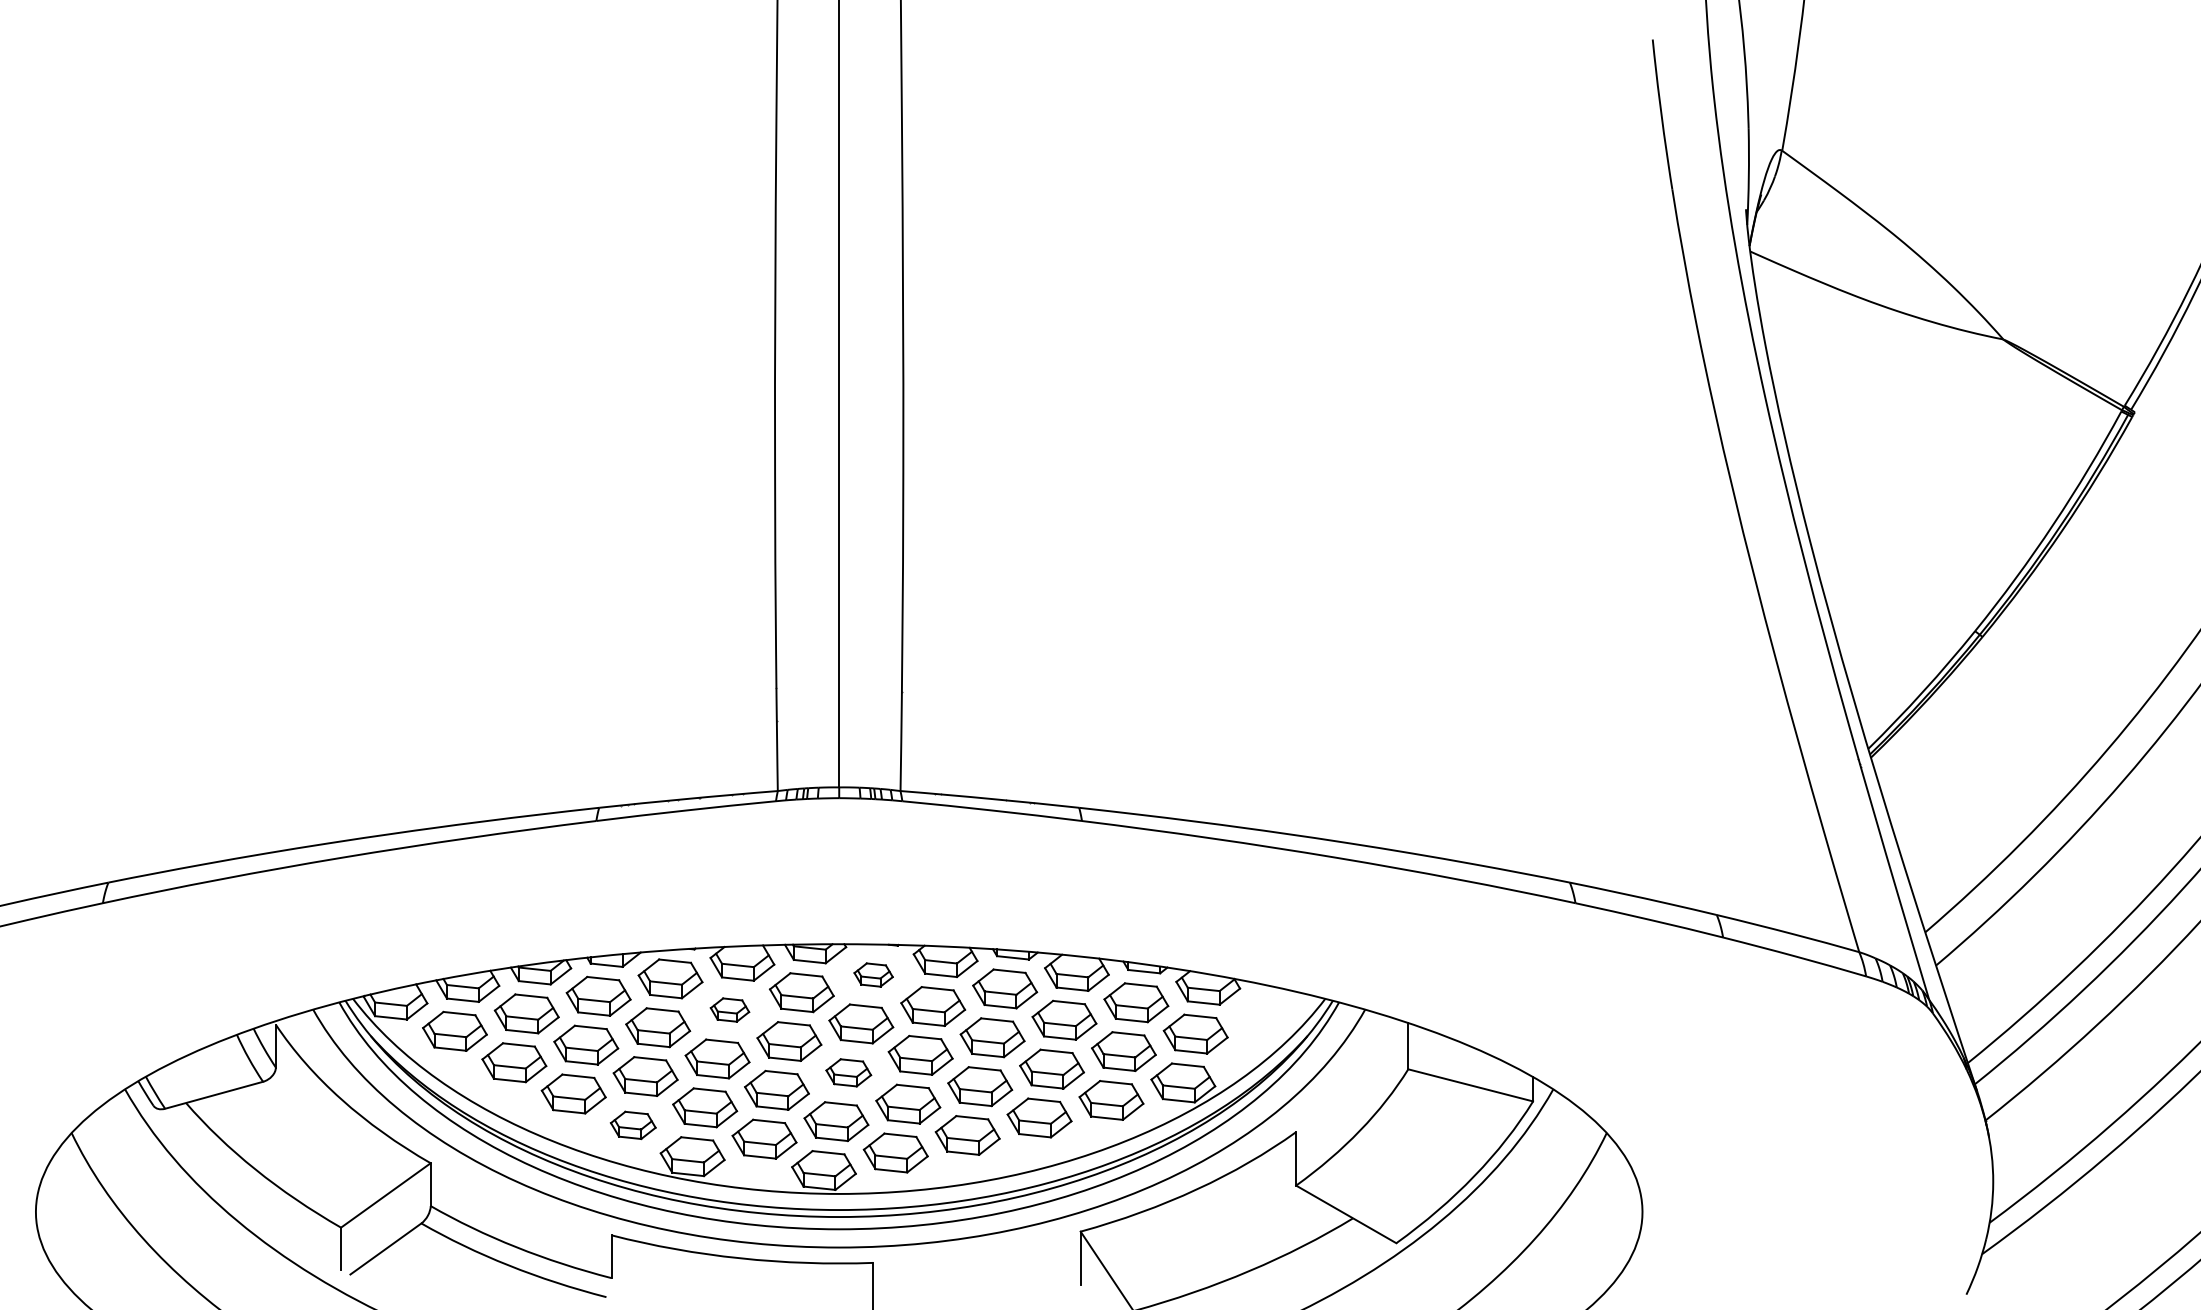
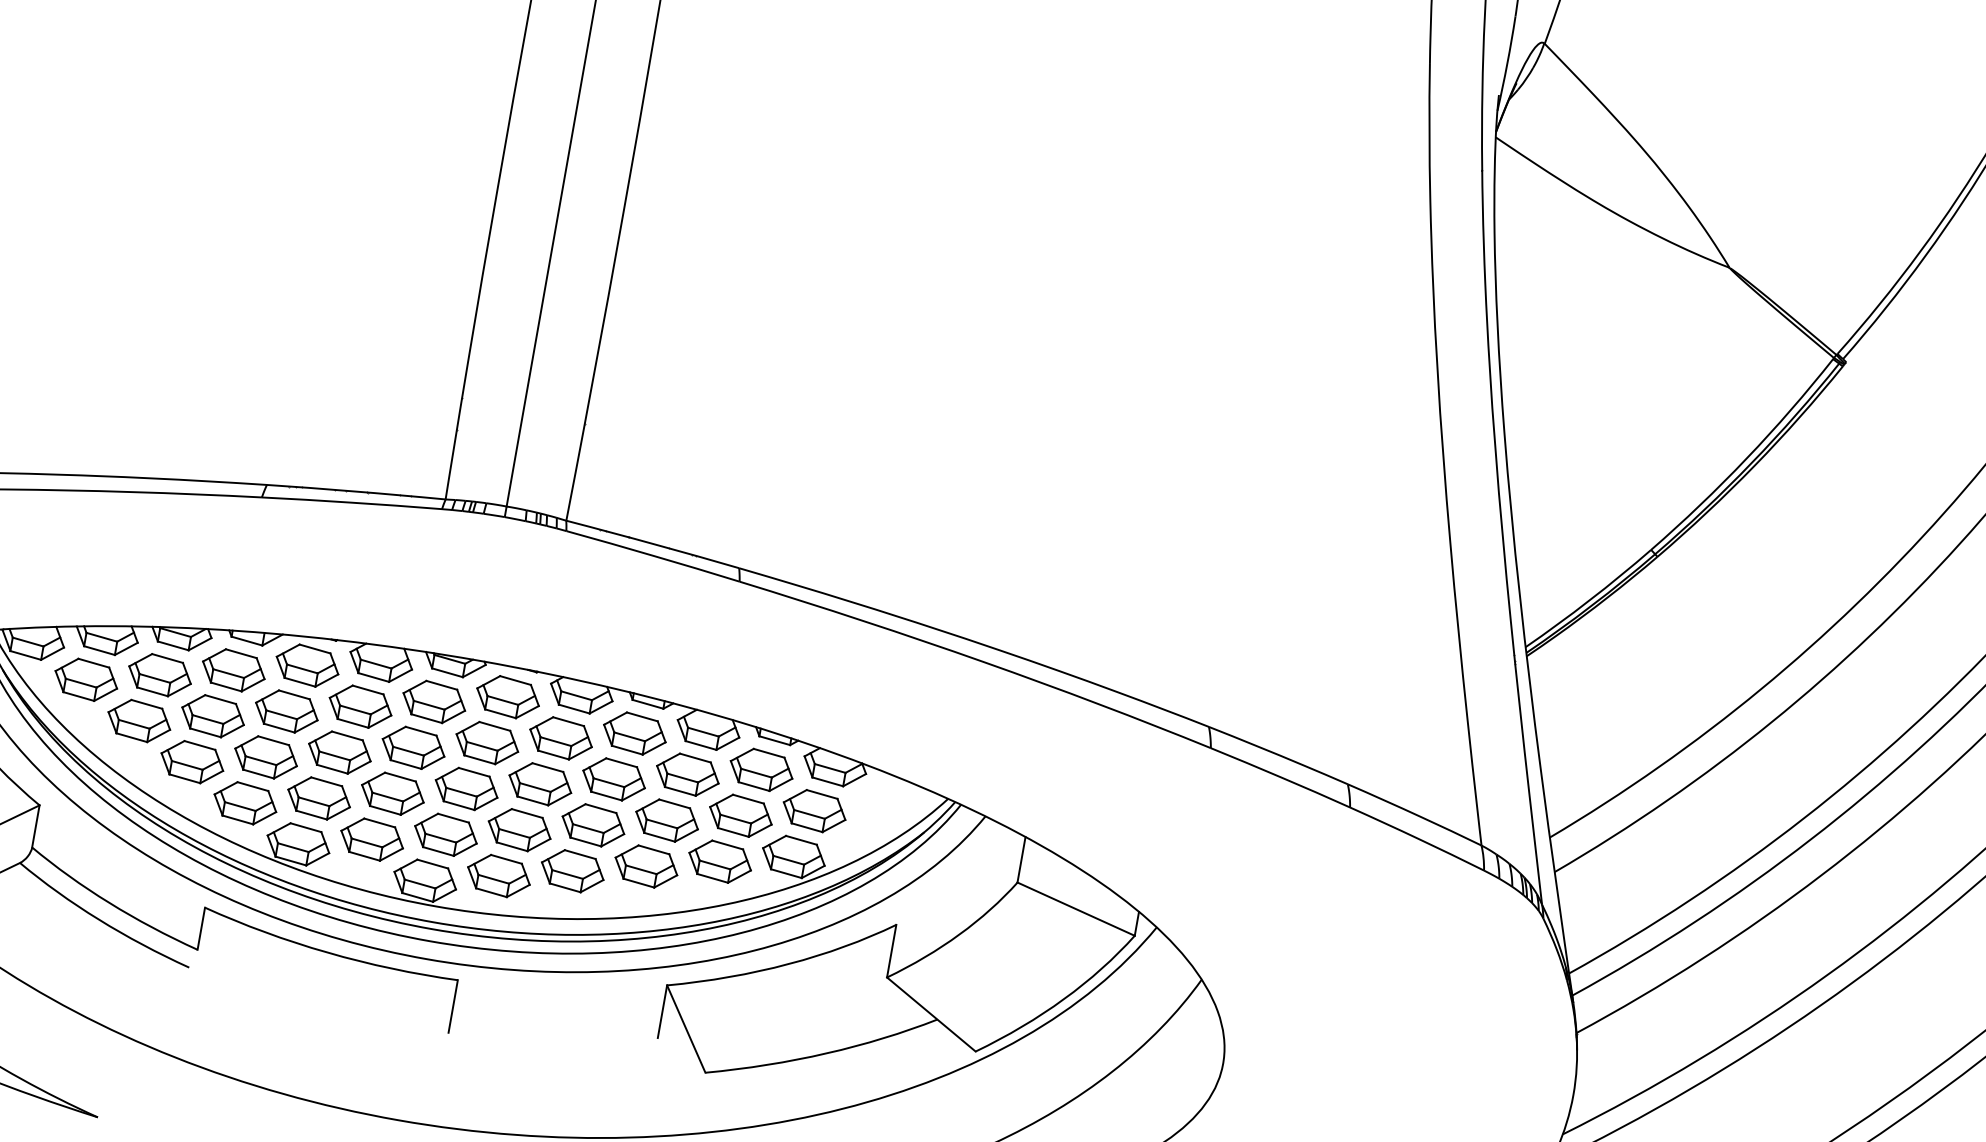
part: (873, 974) -> (507, 696), size x1.67
part: (729, 1009) -> (360, 705), size x1.67
part: (848, 1072) -> (466, 788), size x1.43
part: (633, 1125) -> (245, 803), size x1.43

